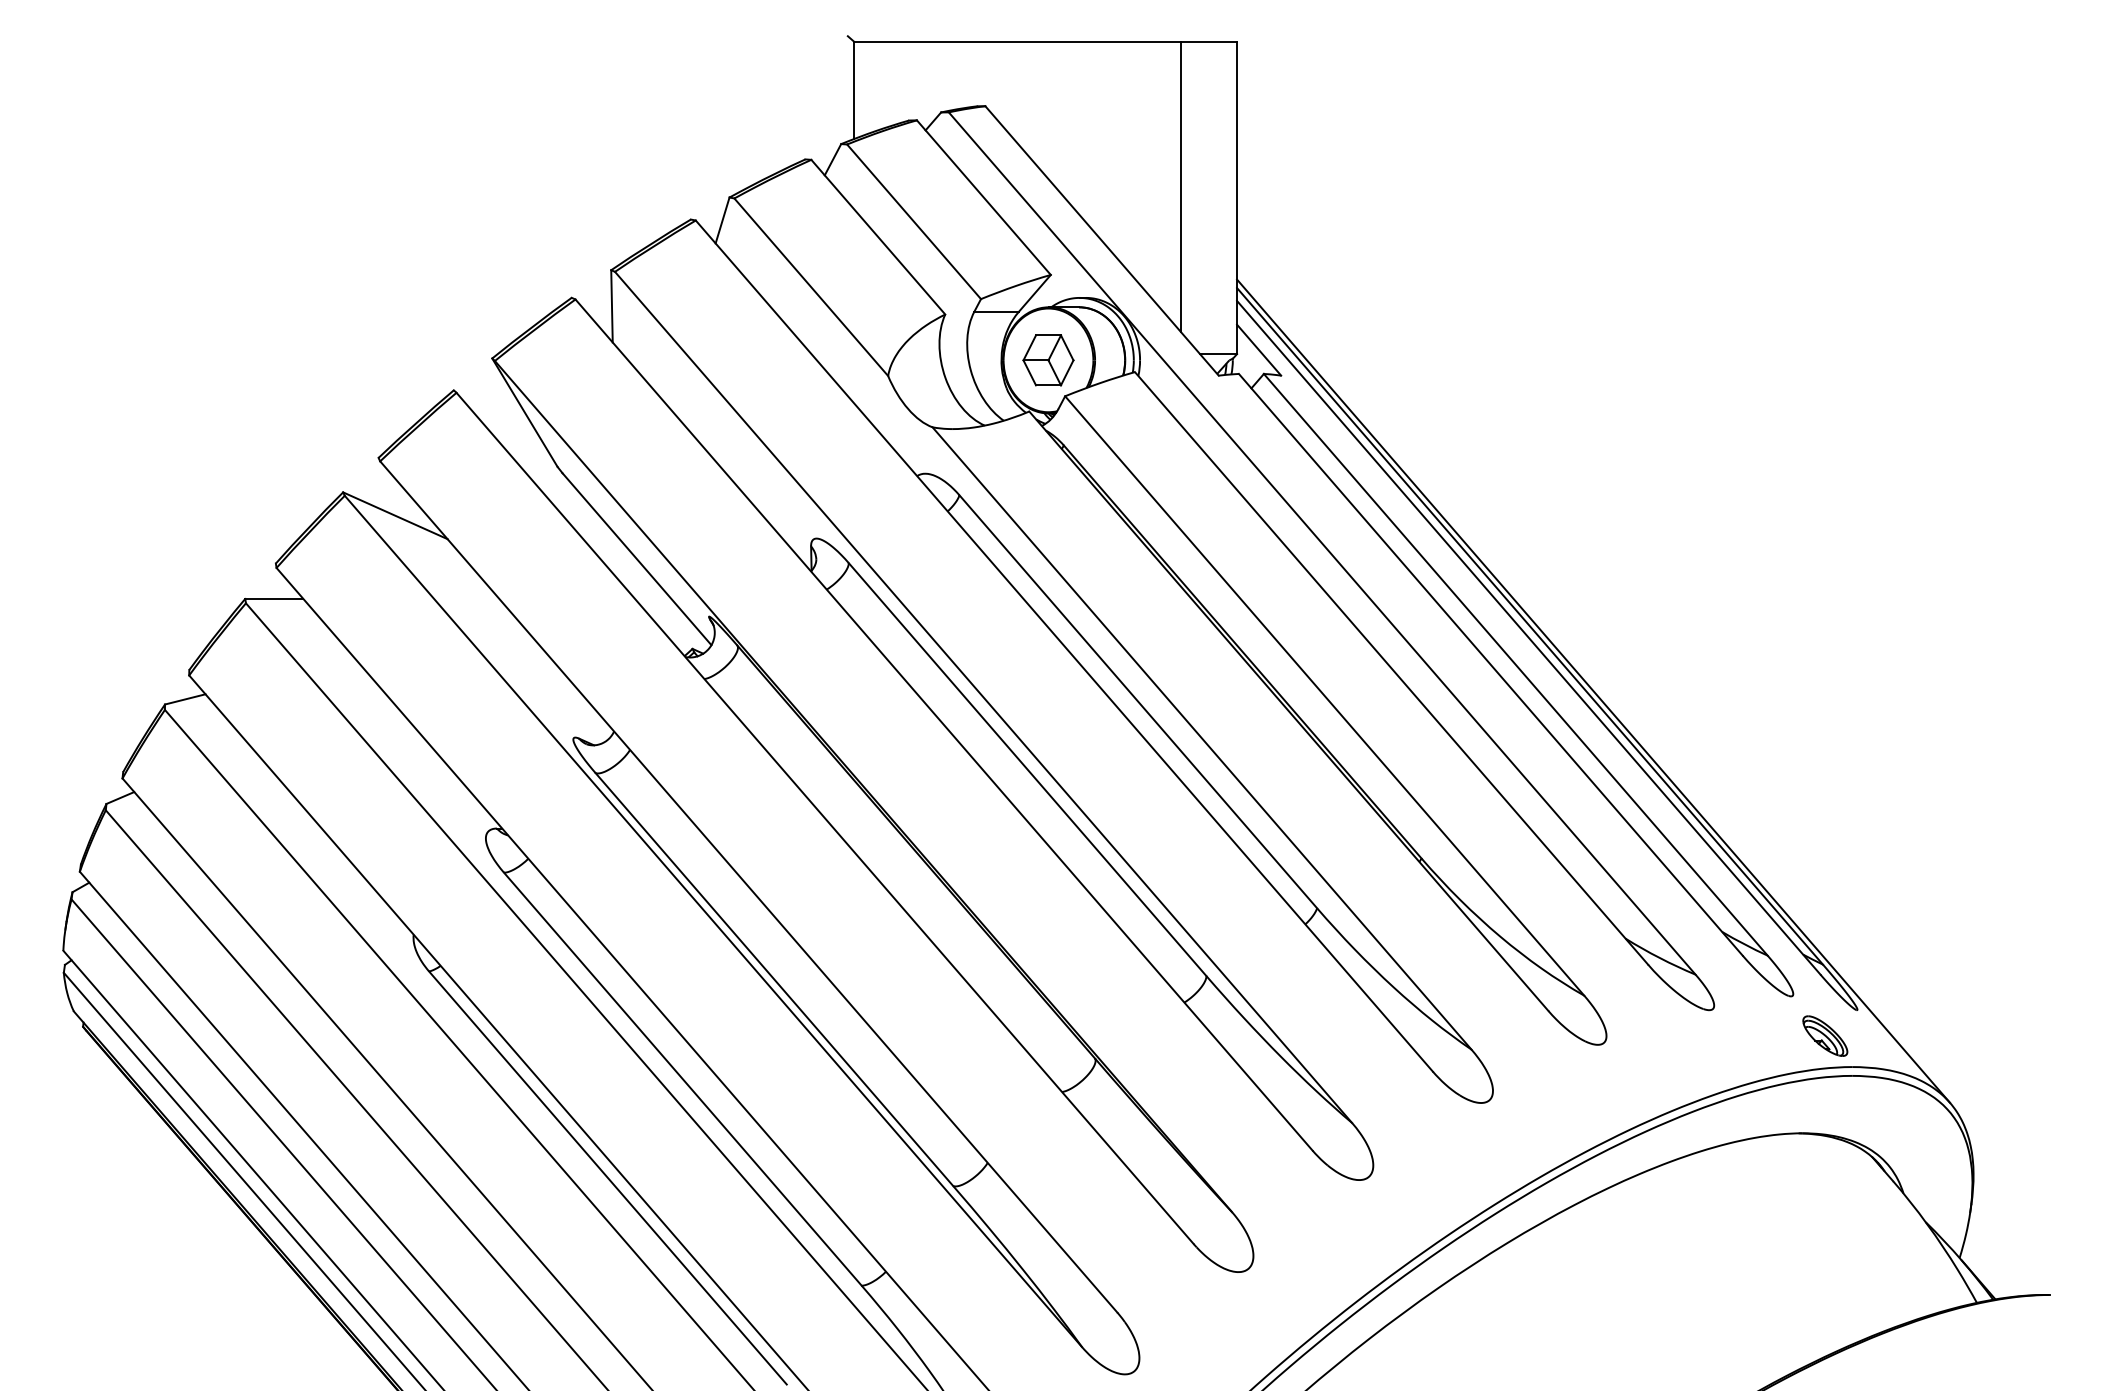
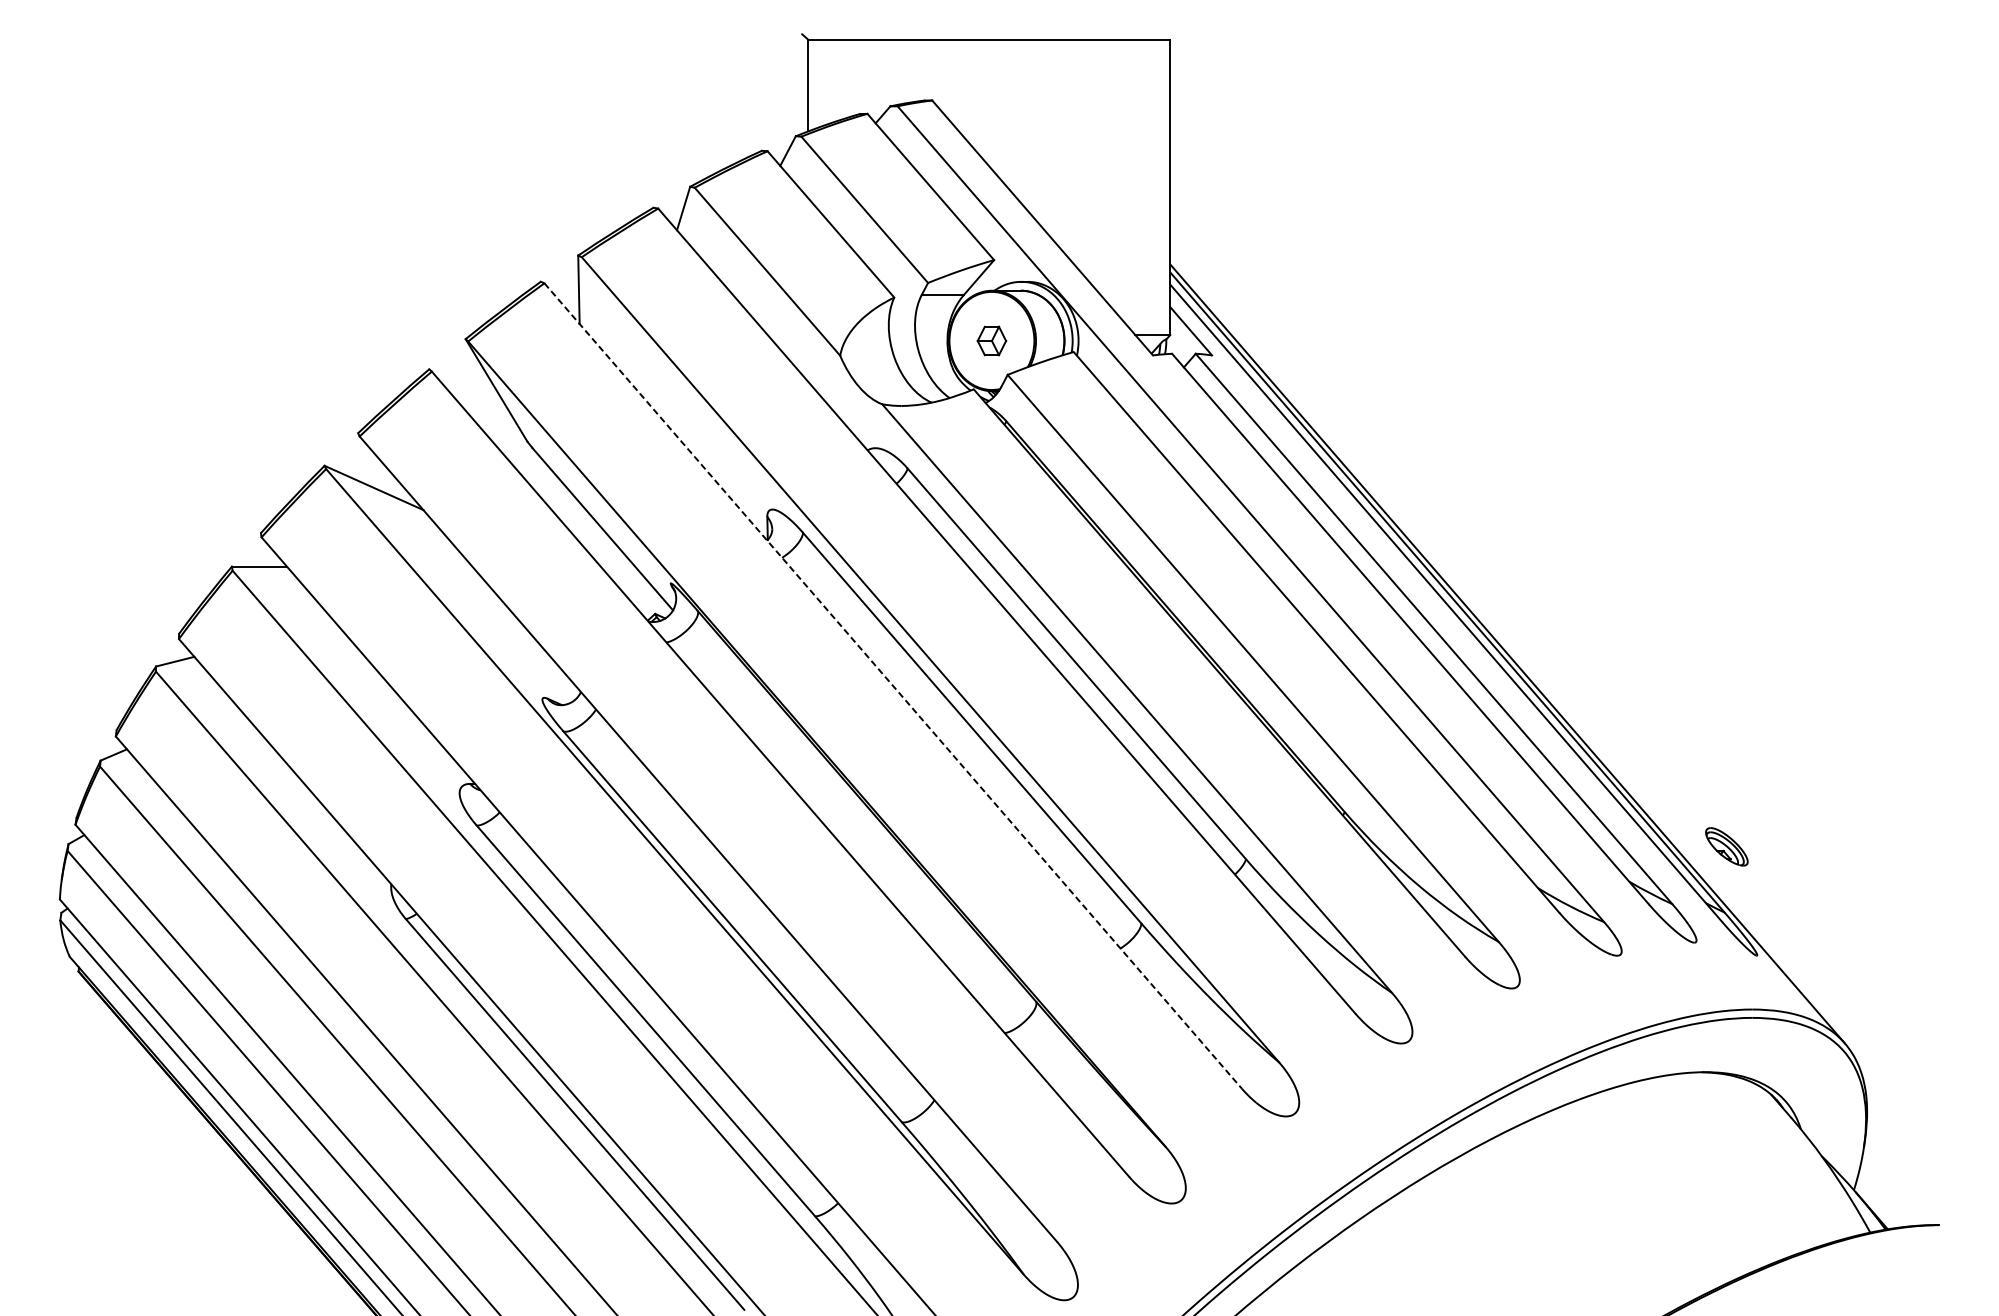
line: (1180, 186) -> (1116, 176), removed
part: (1048, 360) -> (991, 341), size x0.6
line: (944, 725) -> (893, 686), solid -> dashed
part: (1825, 1035) -> (1727, 846), moved

